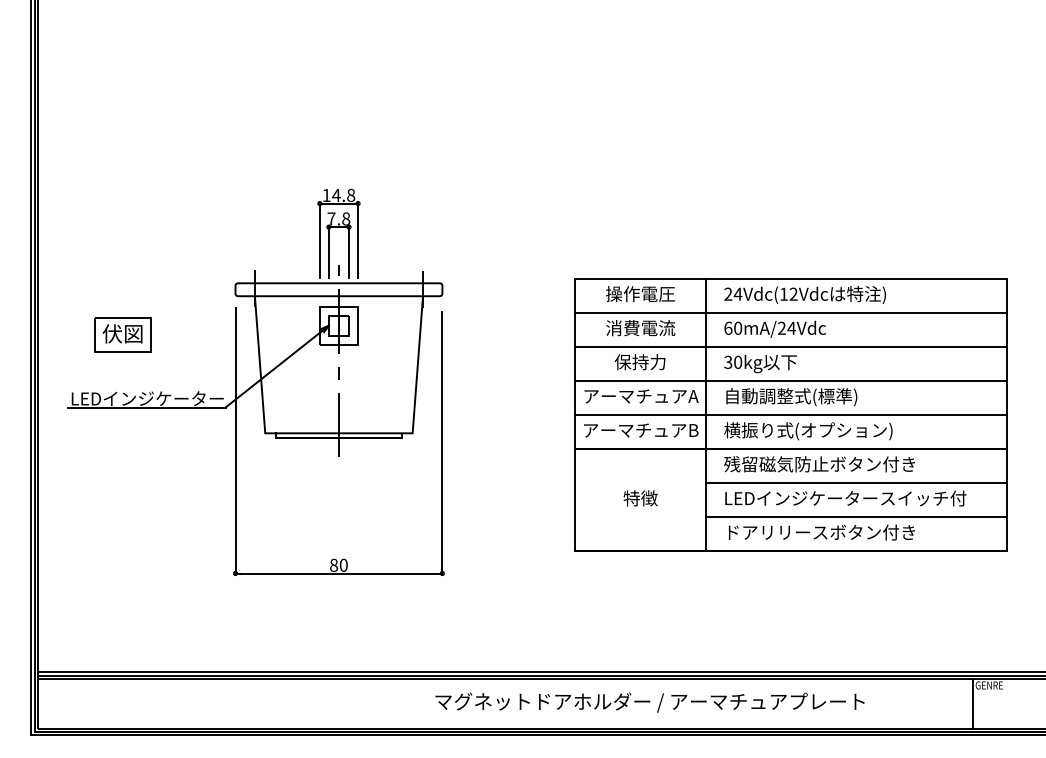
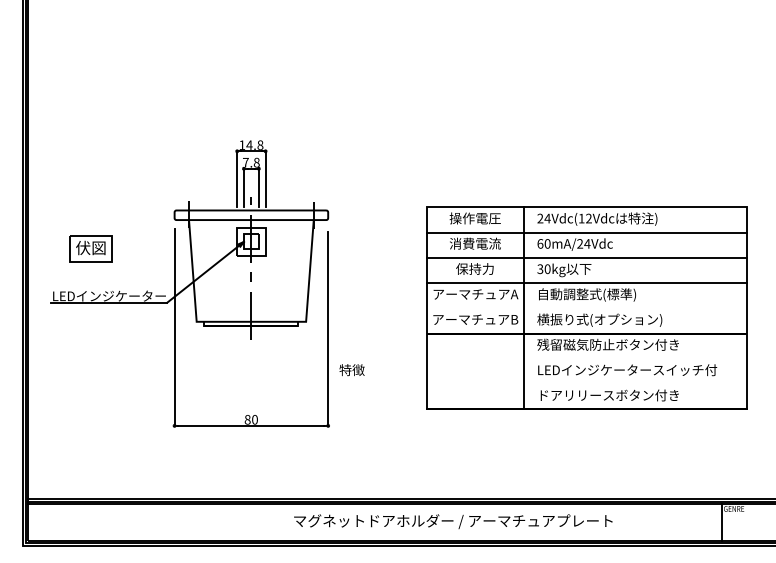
line: (790, 415) -> (586, 308), removed
line: (855, 483) -> (634, 359), removed
text: (640, 498) -> (352, 370), moved
line: (855, 517) -> (634, 384), removed
text: (649, 702) -> (452, 521), moved

